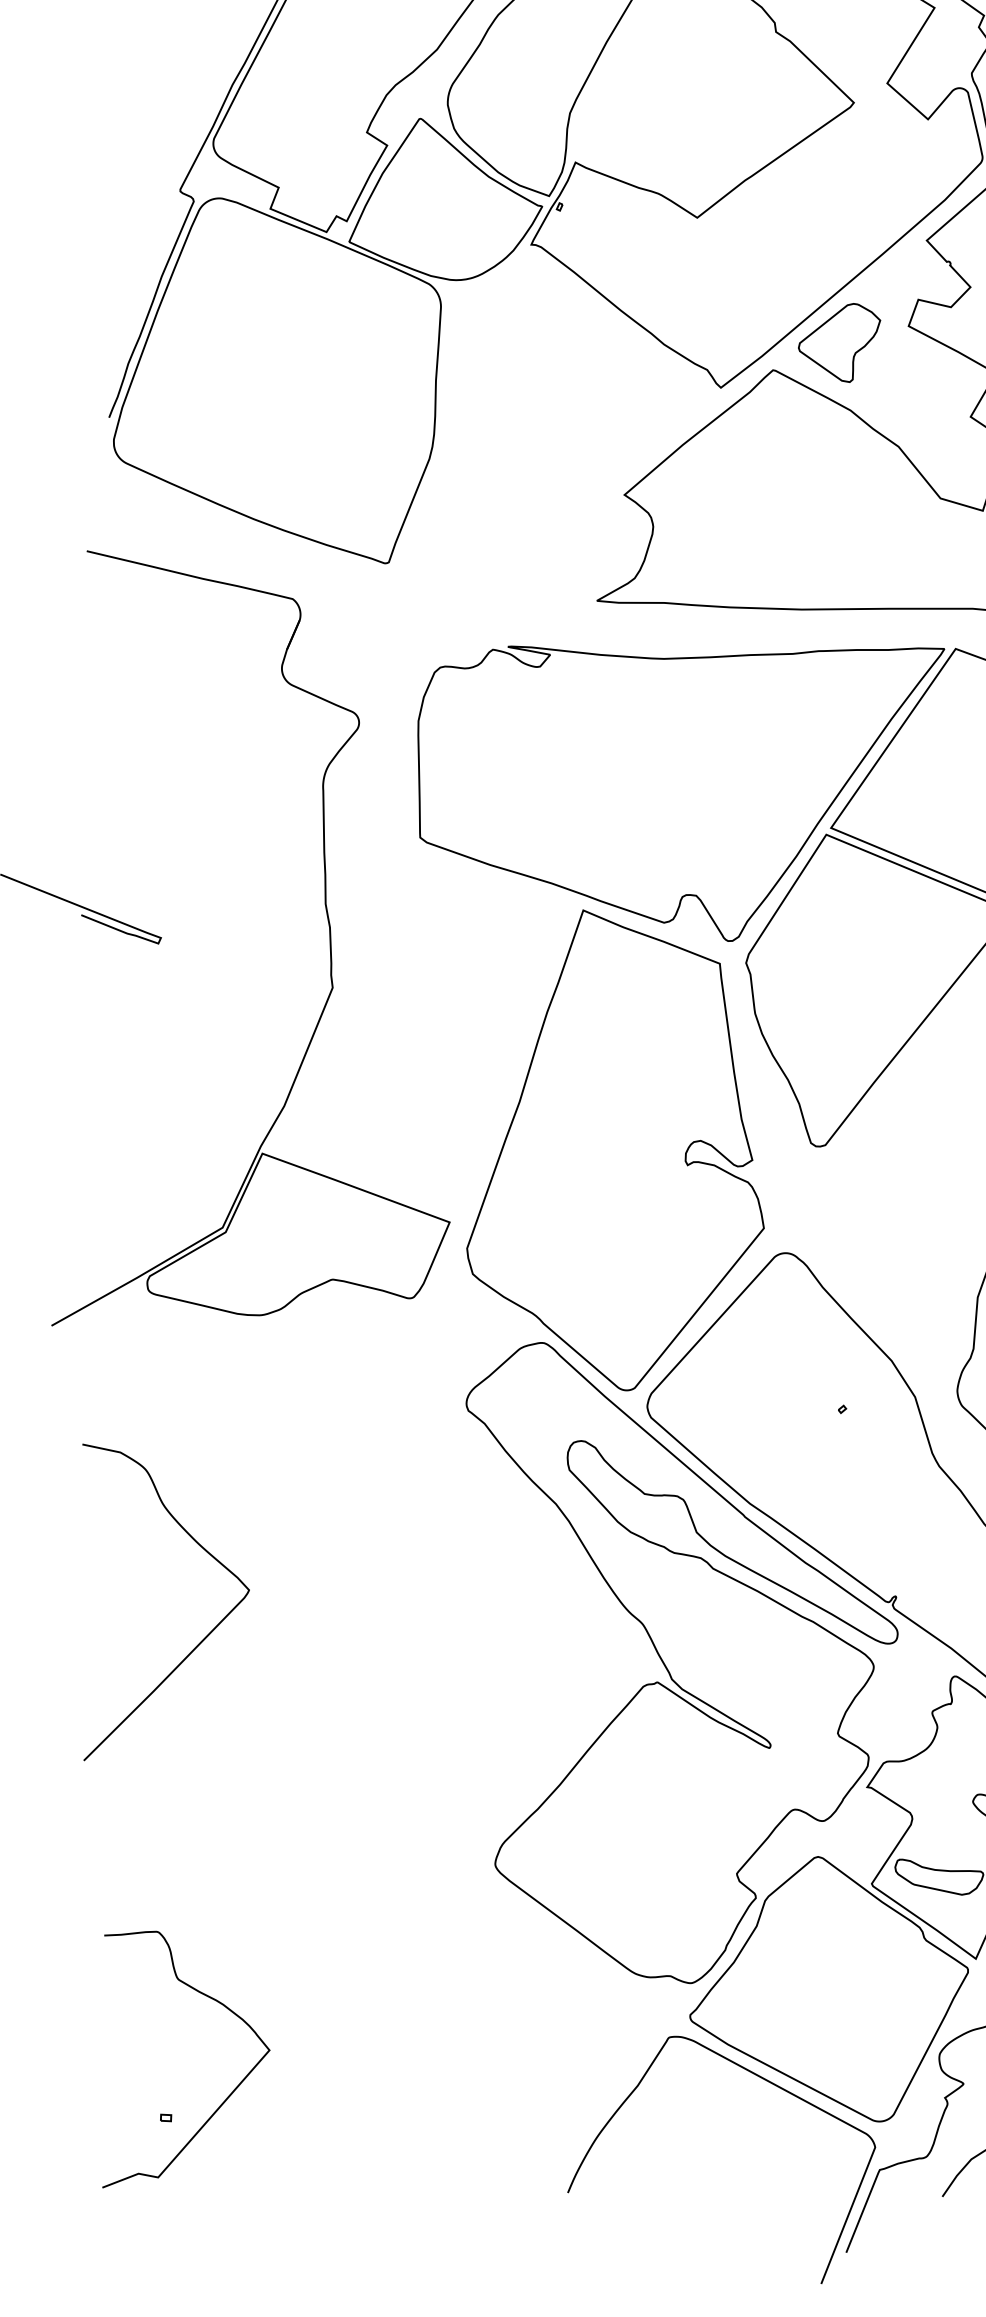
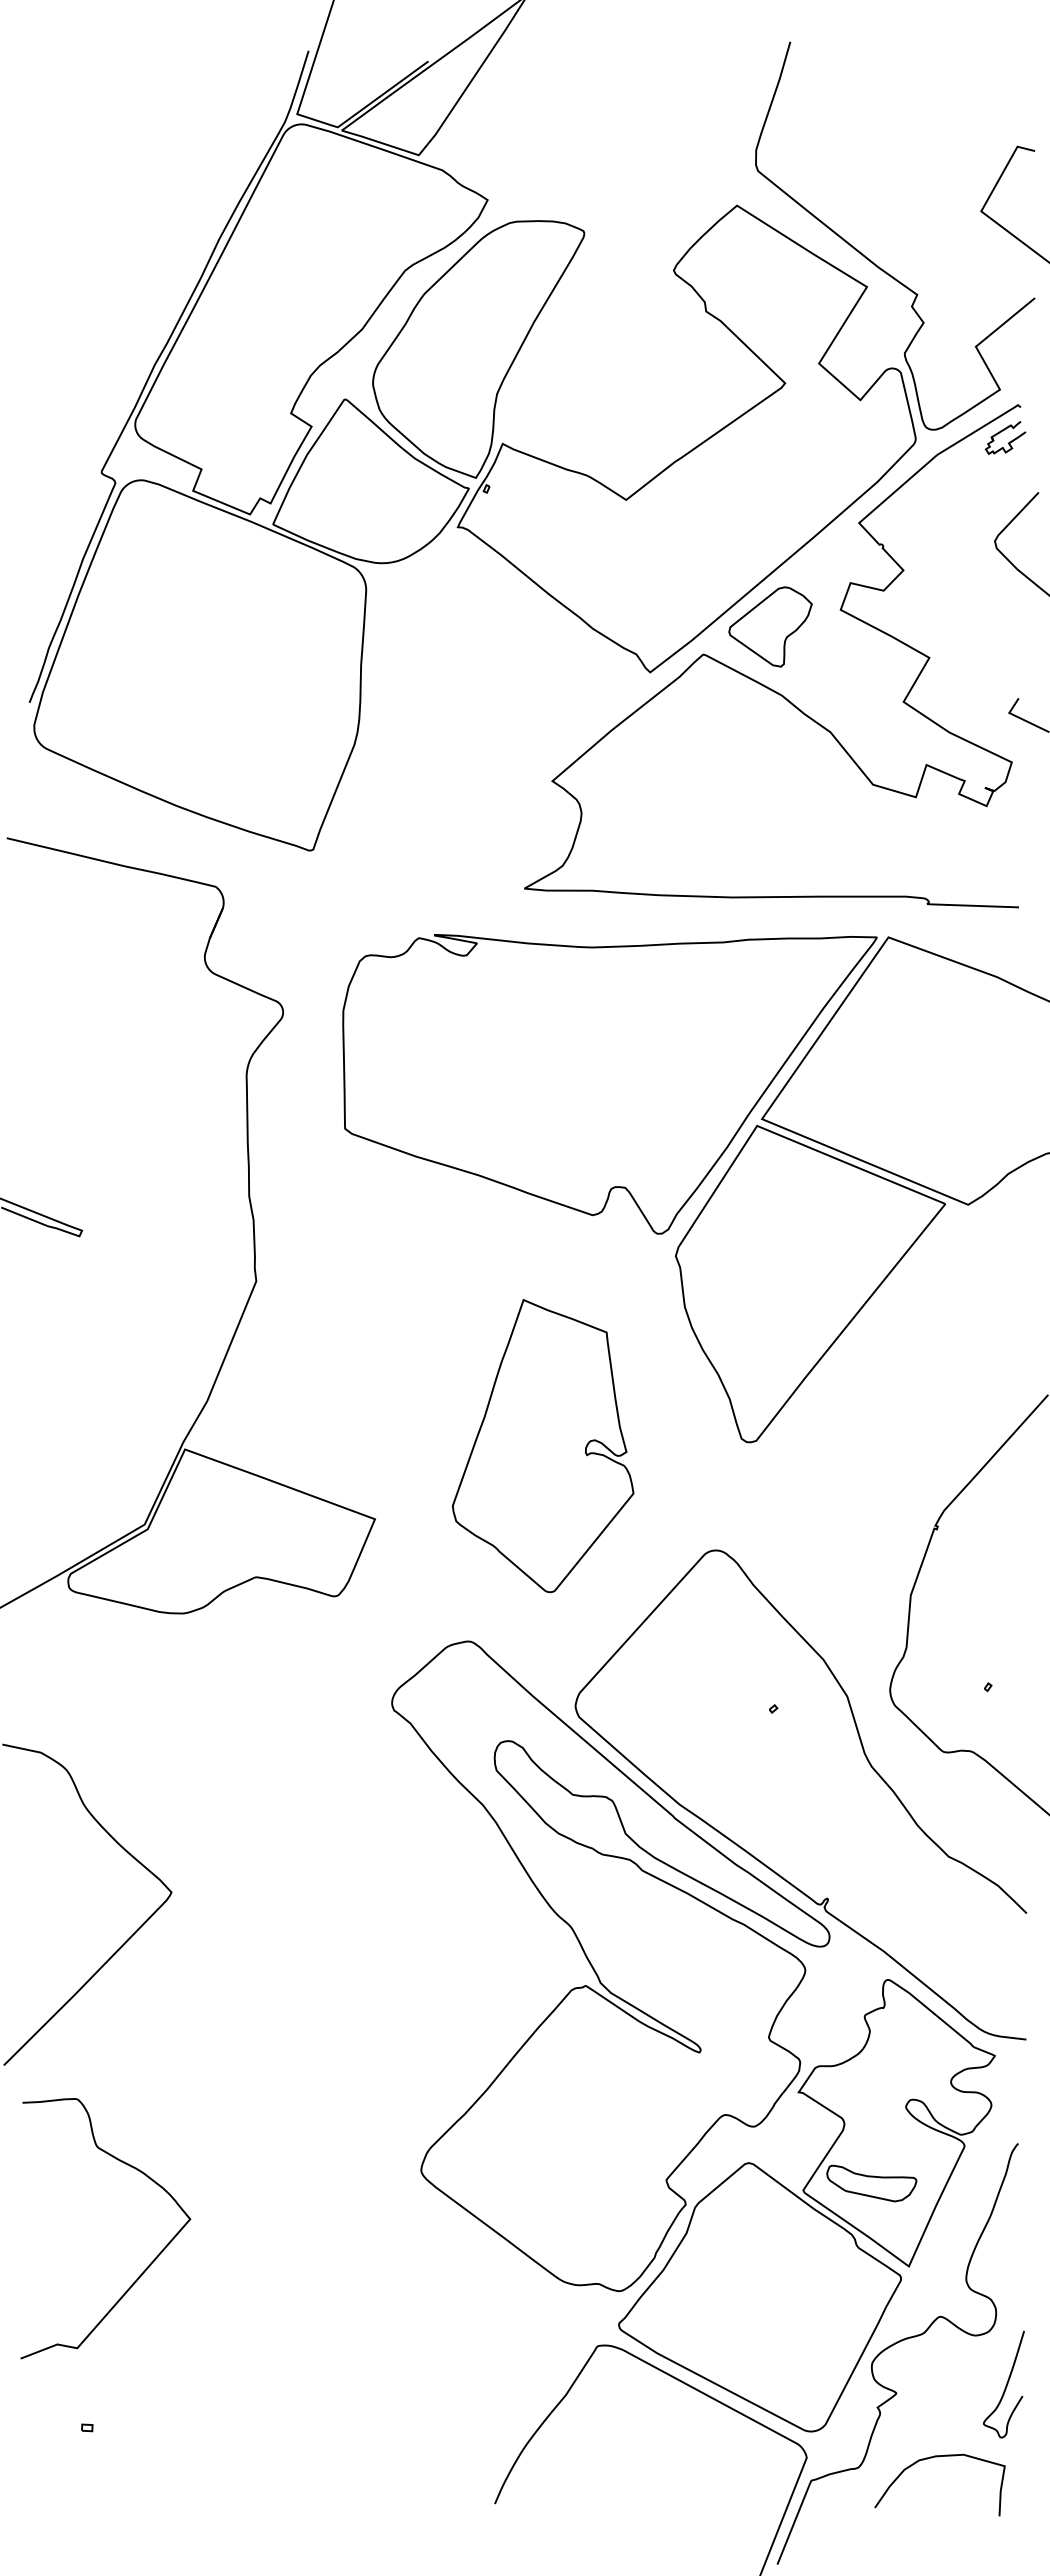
part: (614, 1149) -> (542, 1445), size x0.6
curve: (225, 2098) -> (145, 2268), moved

